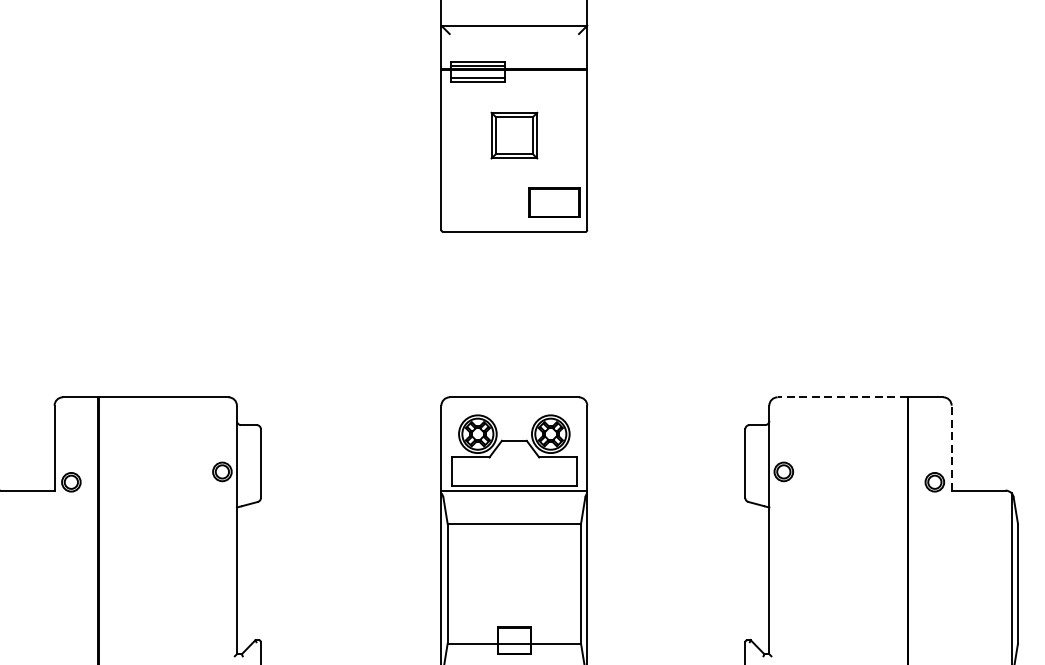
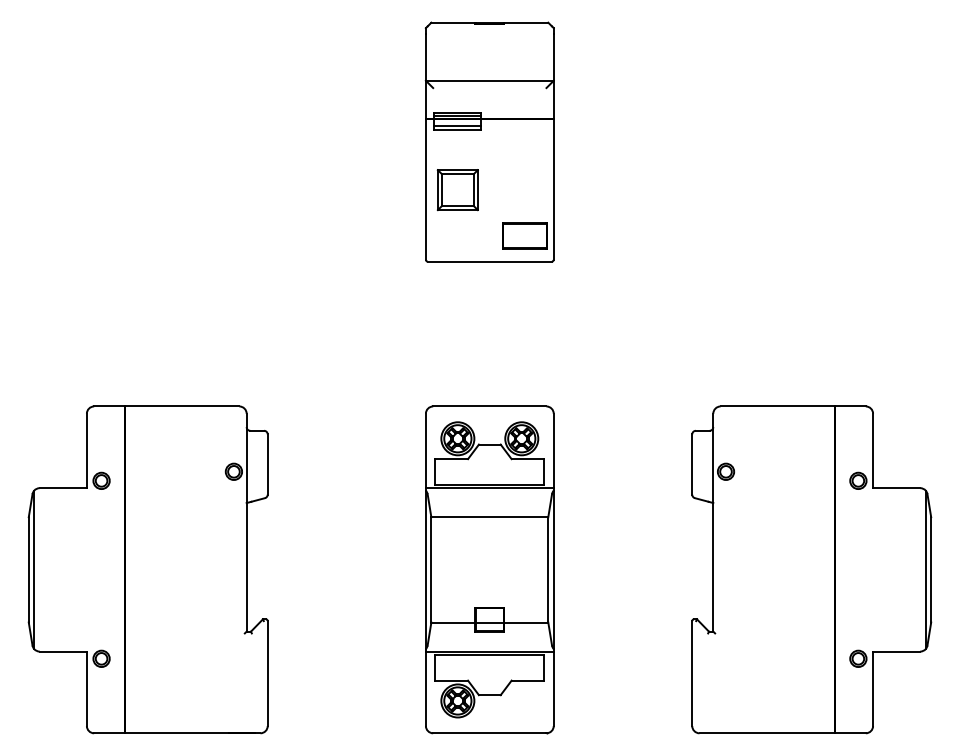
part: (513, 136) -> (457, 190), moved
line: (842, 397) -> (777, 406), dashed -> solid
line: (952, 447) -> (873, 450), dashed -> solid

